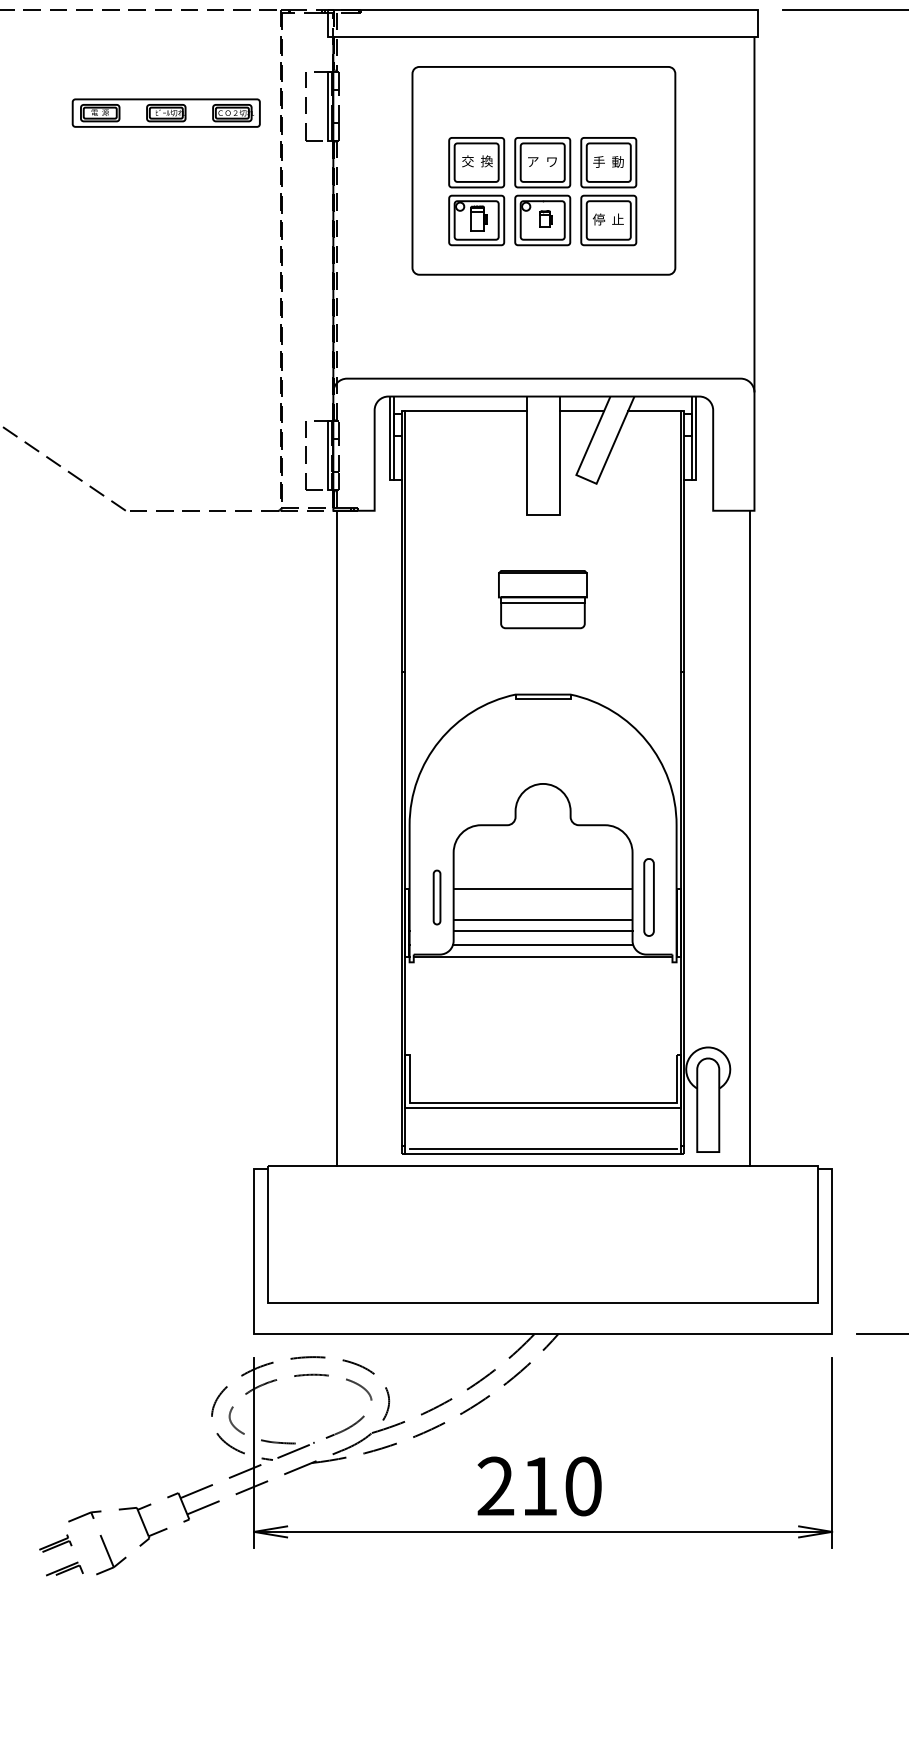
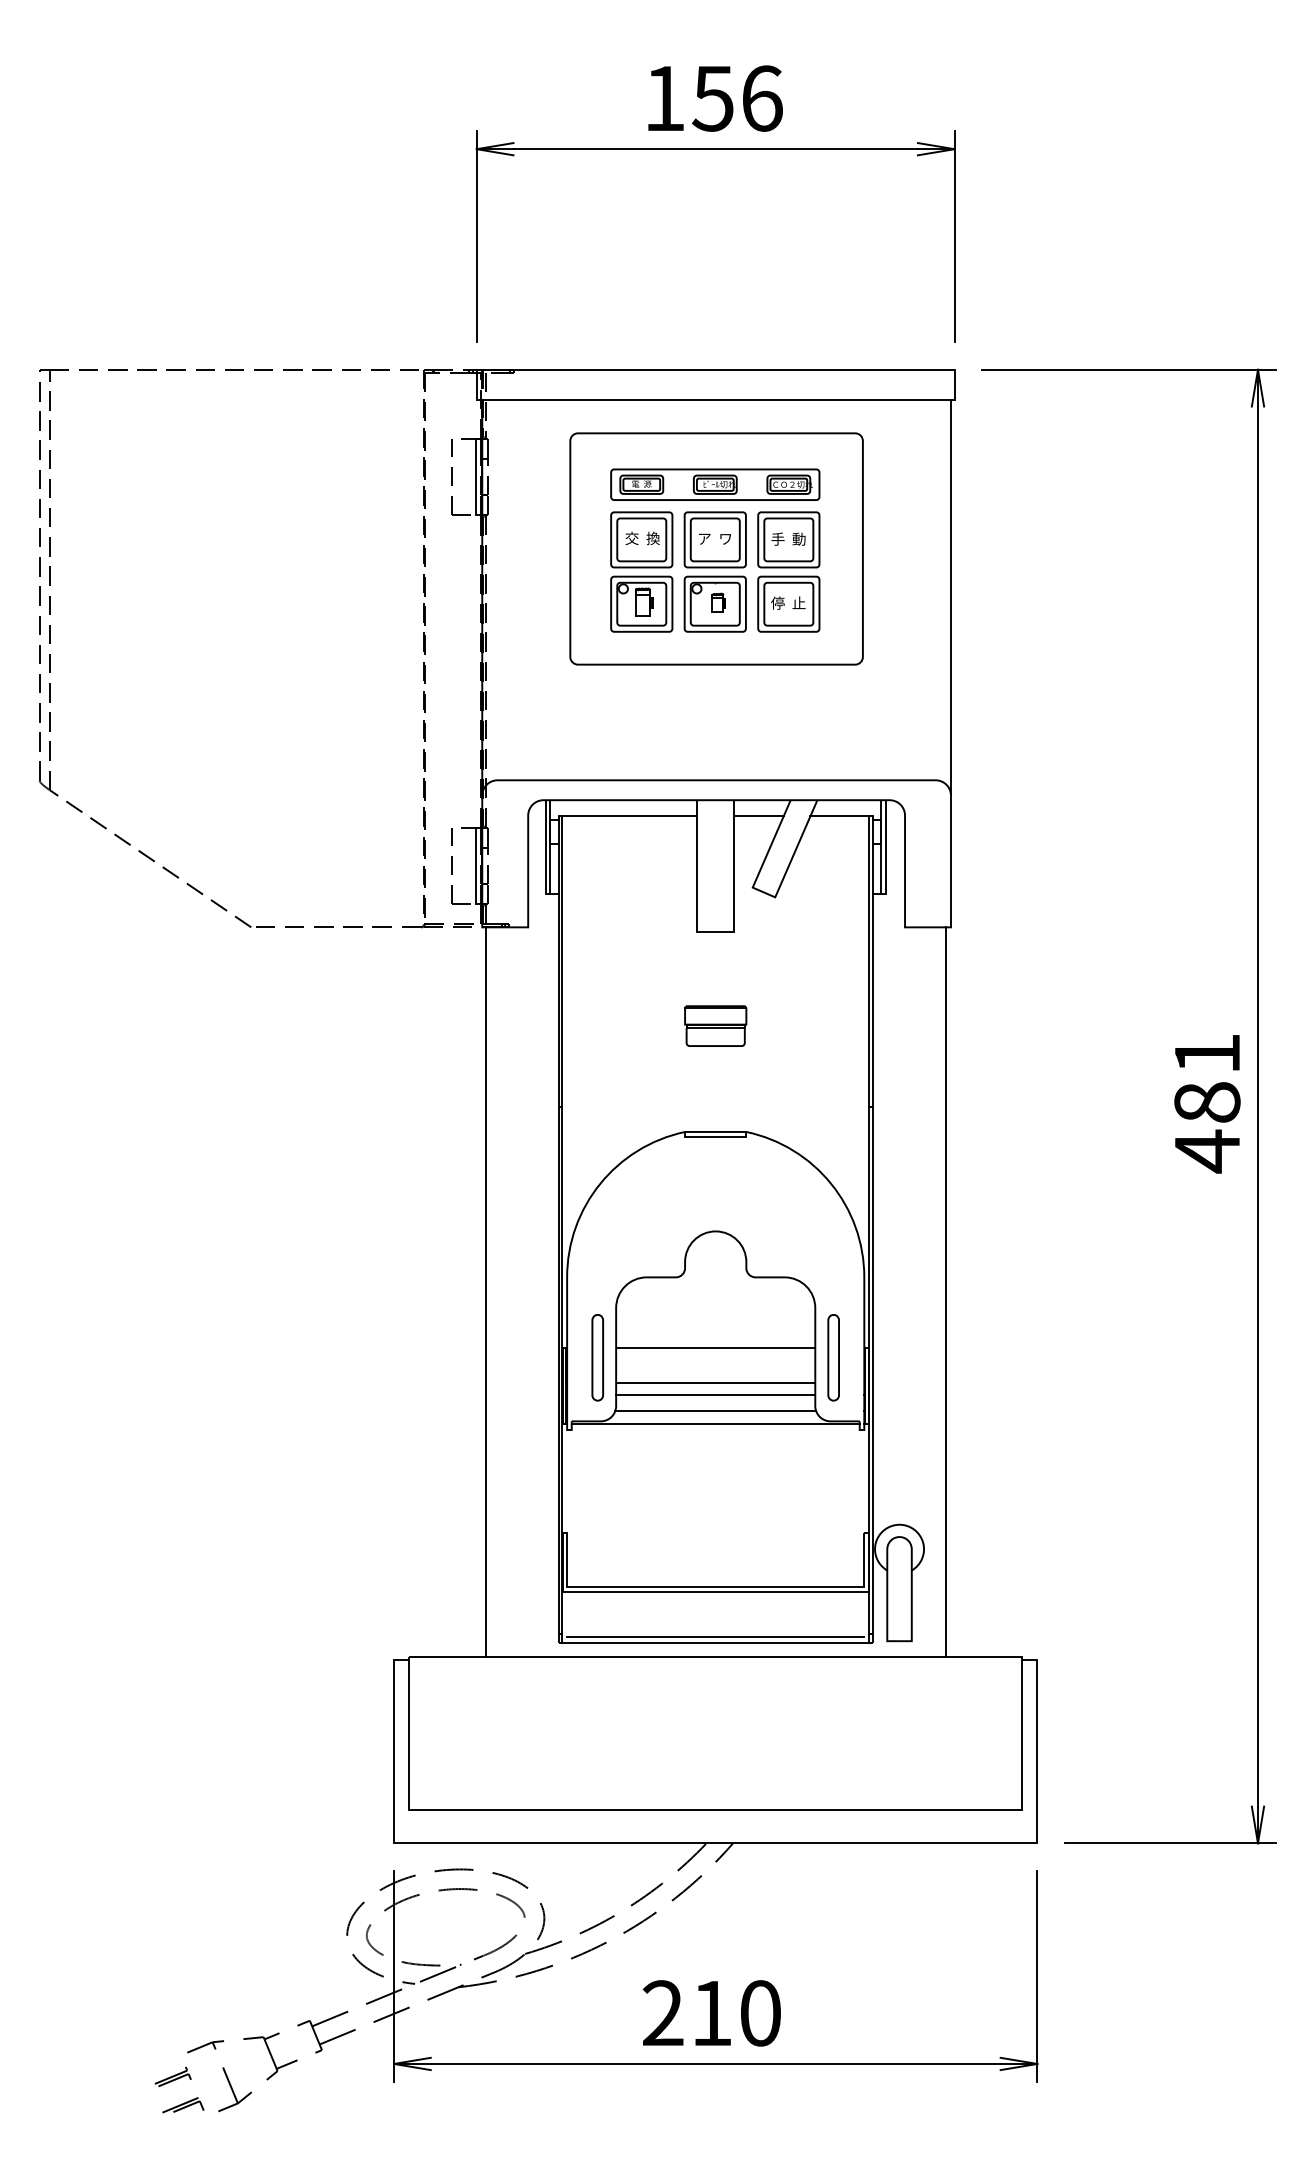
part: (166, 112) -> (715, 484), moved
part: (542, 598) -> (715, 1025), size x0.62
part: (436, 897) -> (597, 1357), size x1.43

